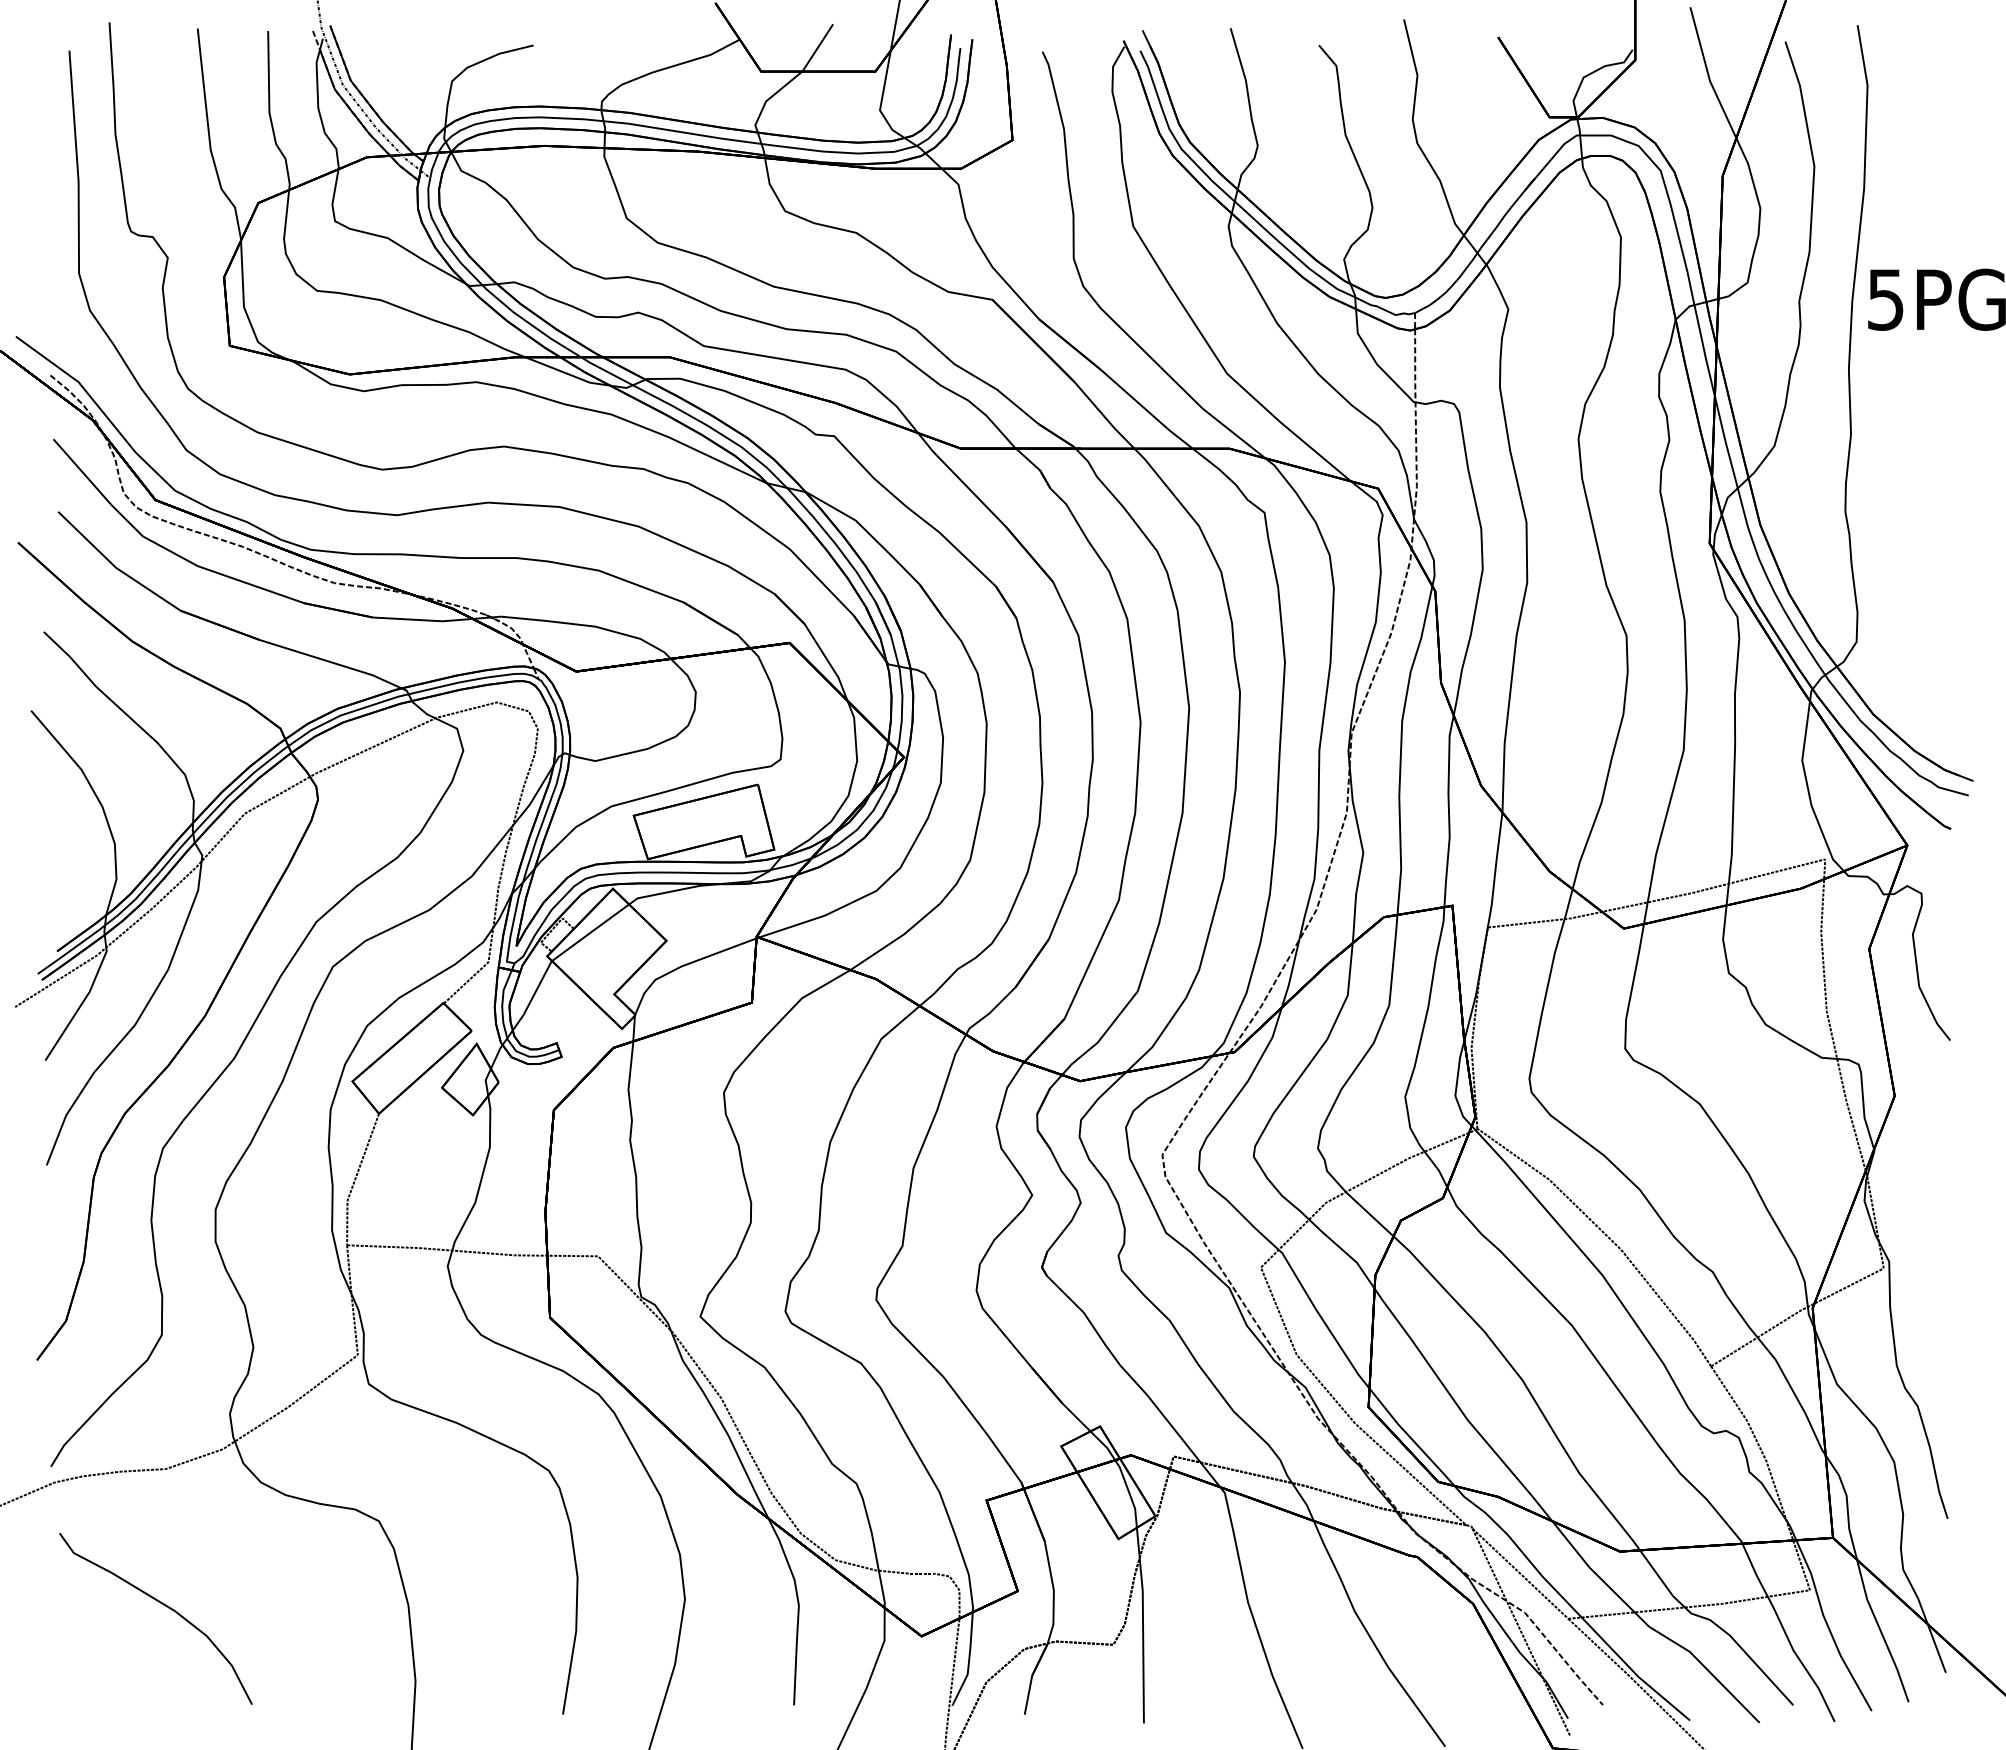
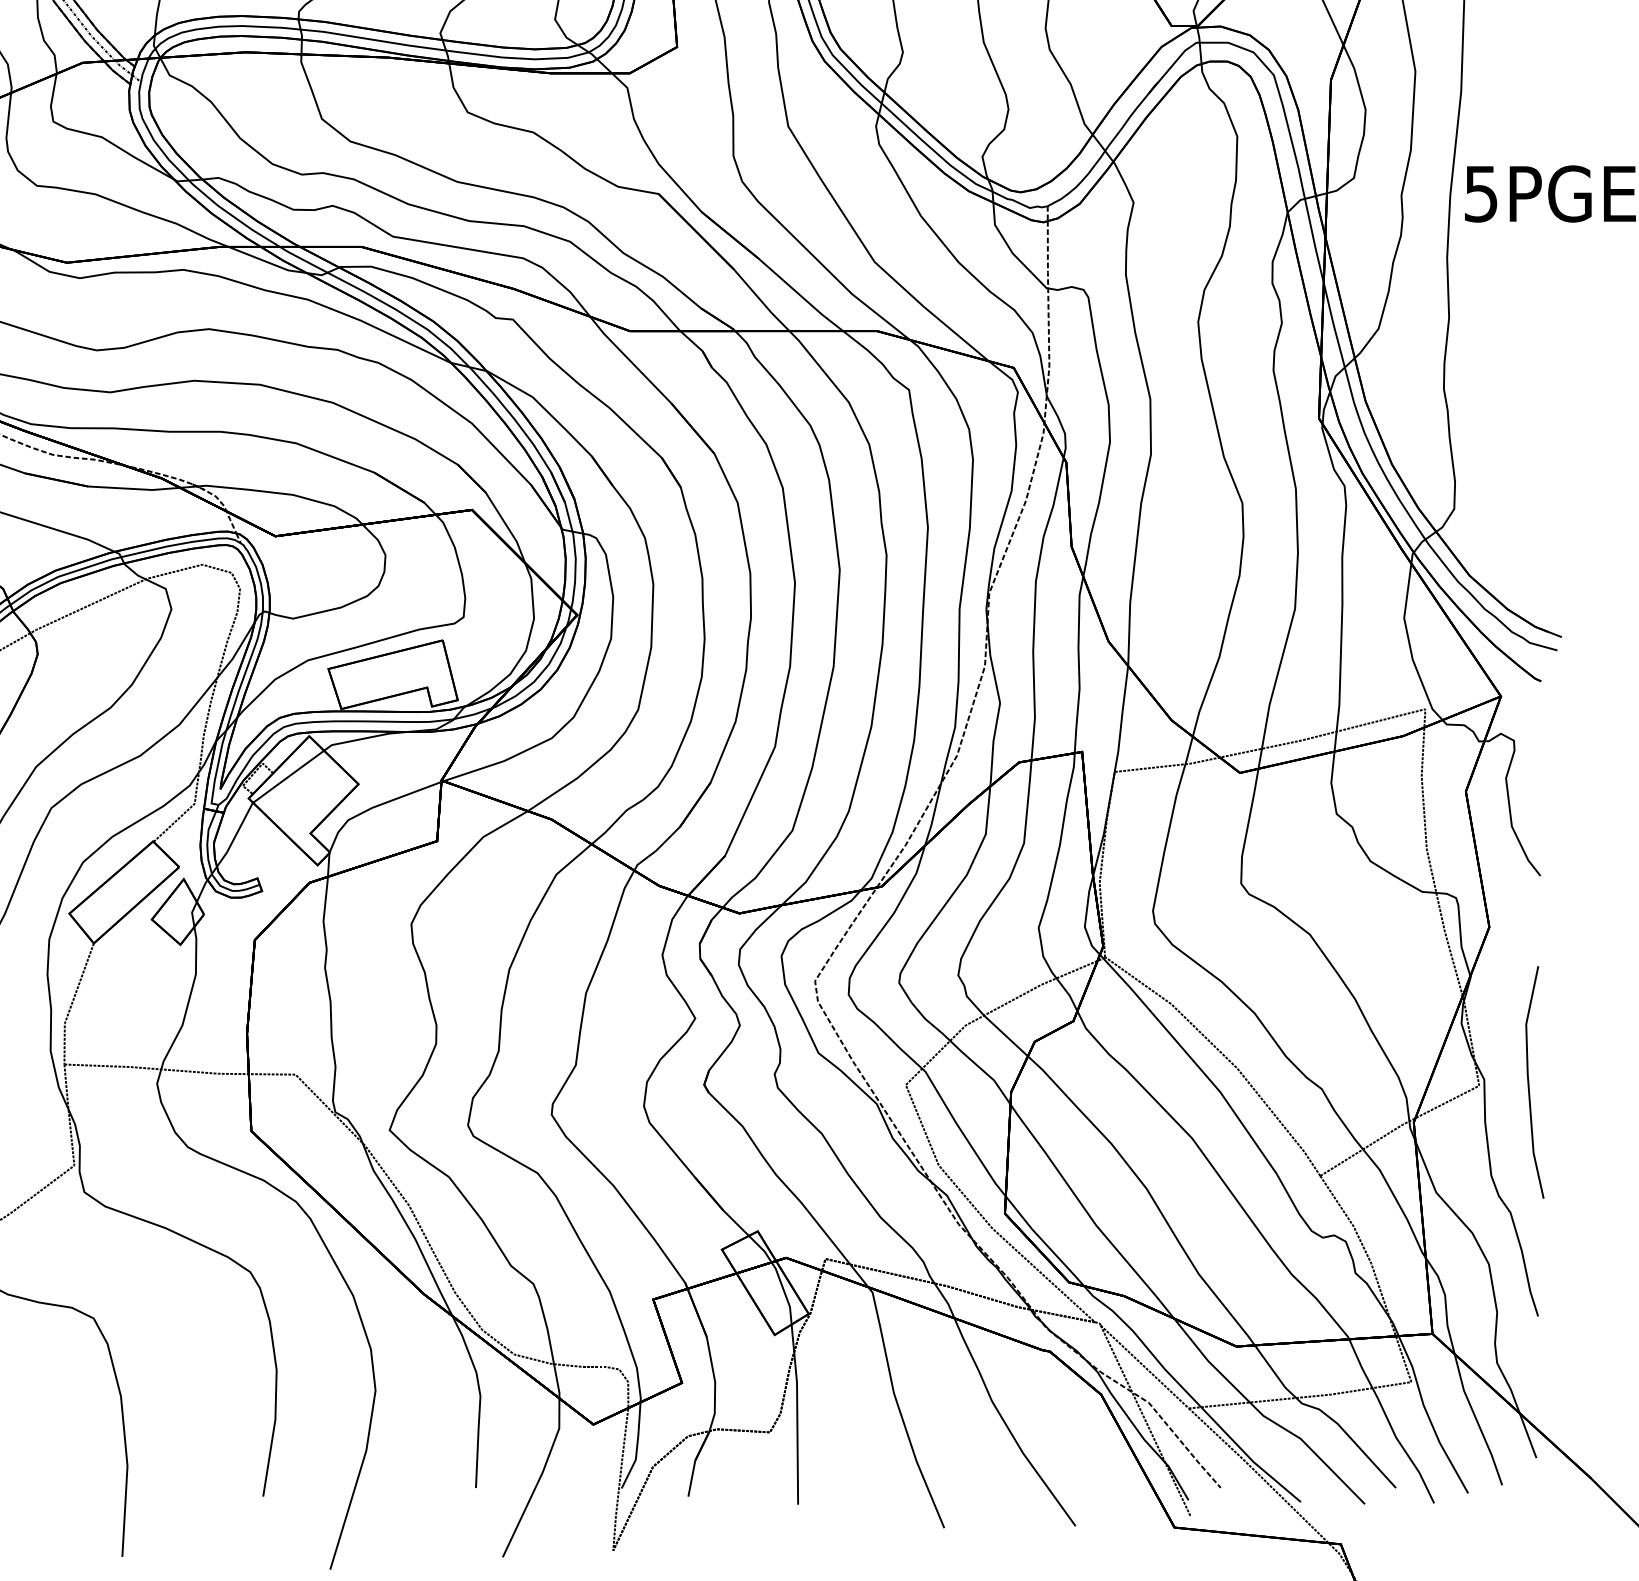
line: (1938, 1266) -> (1529, 1084), added

